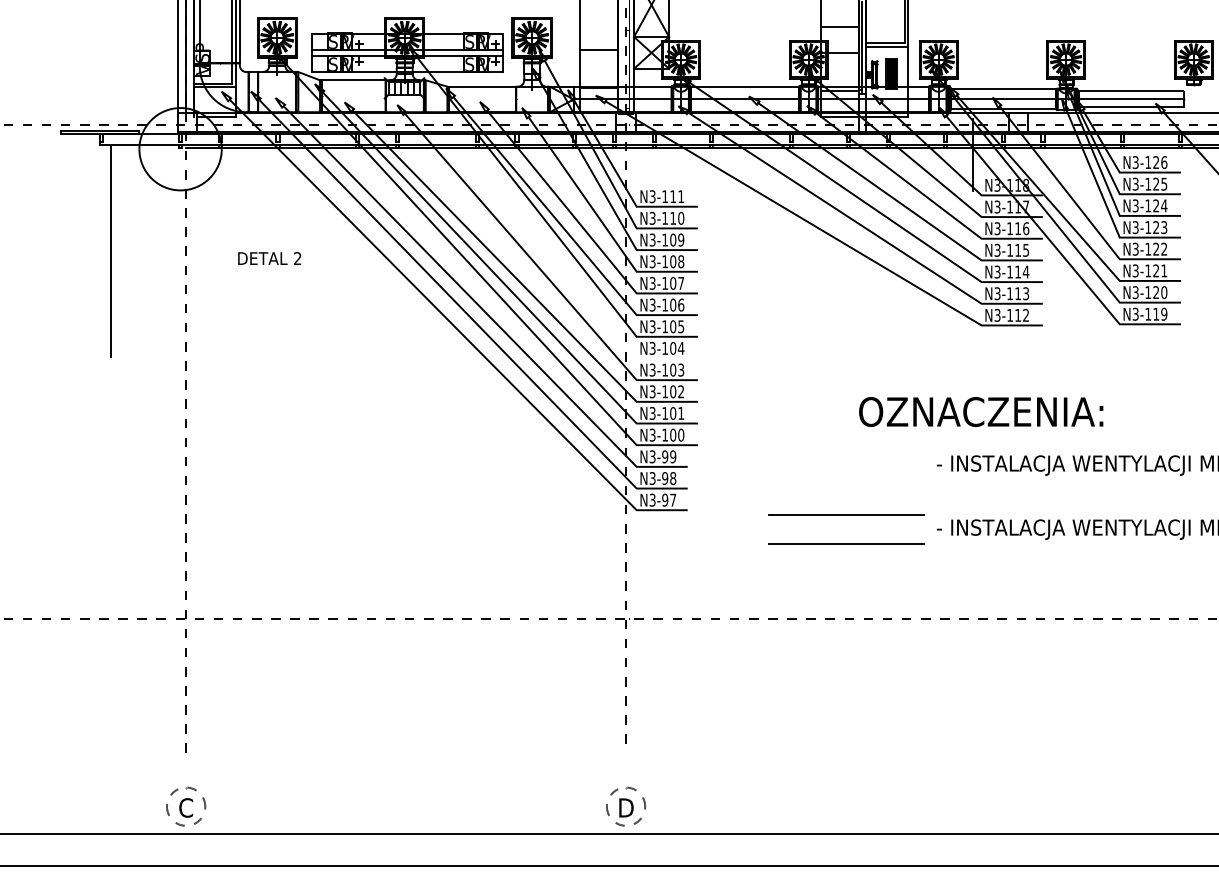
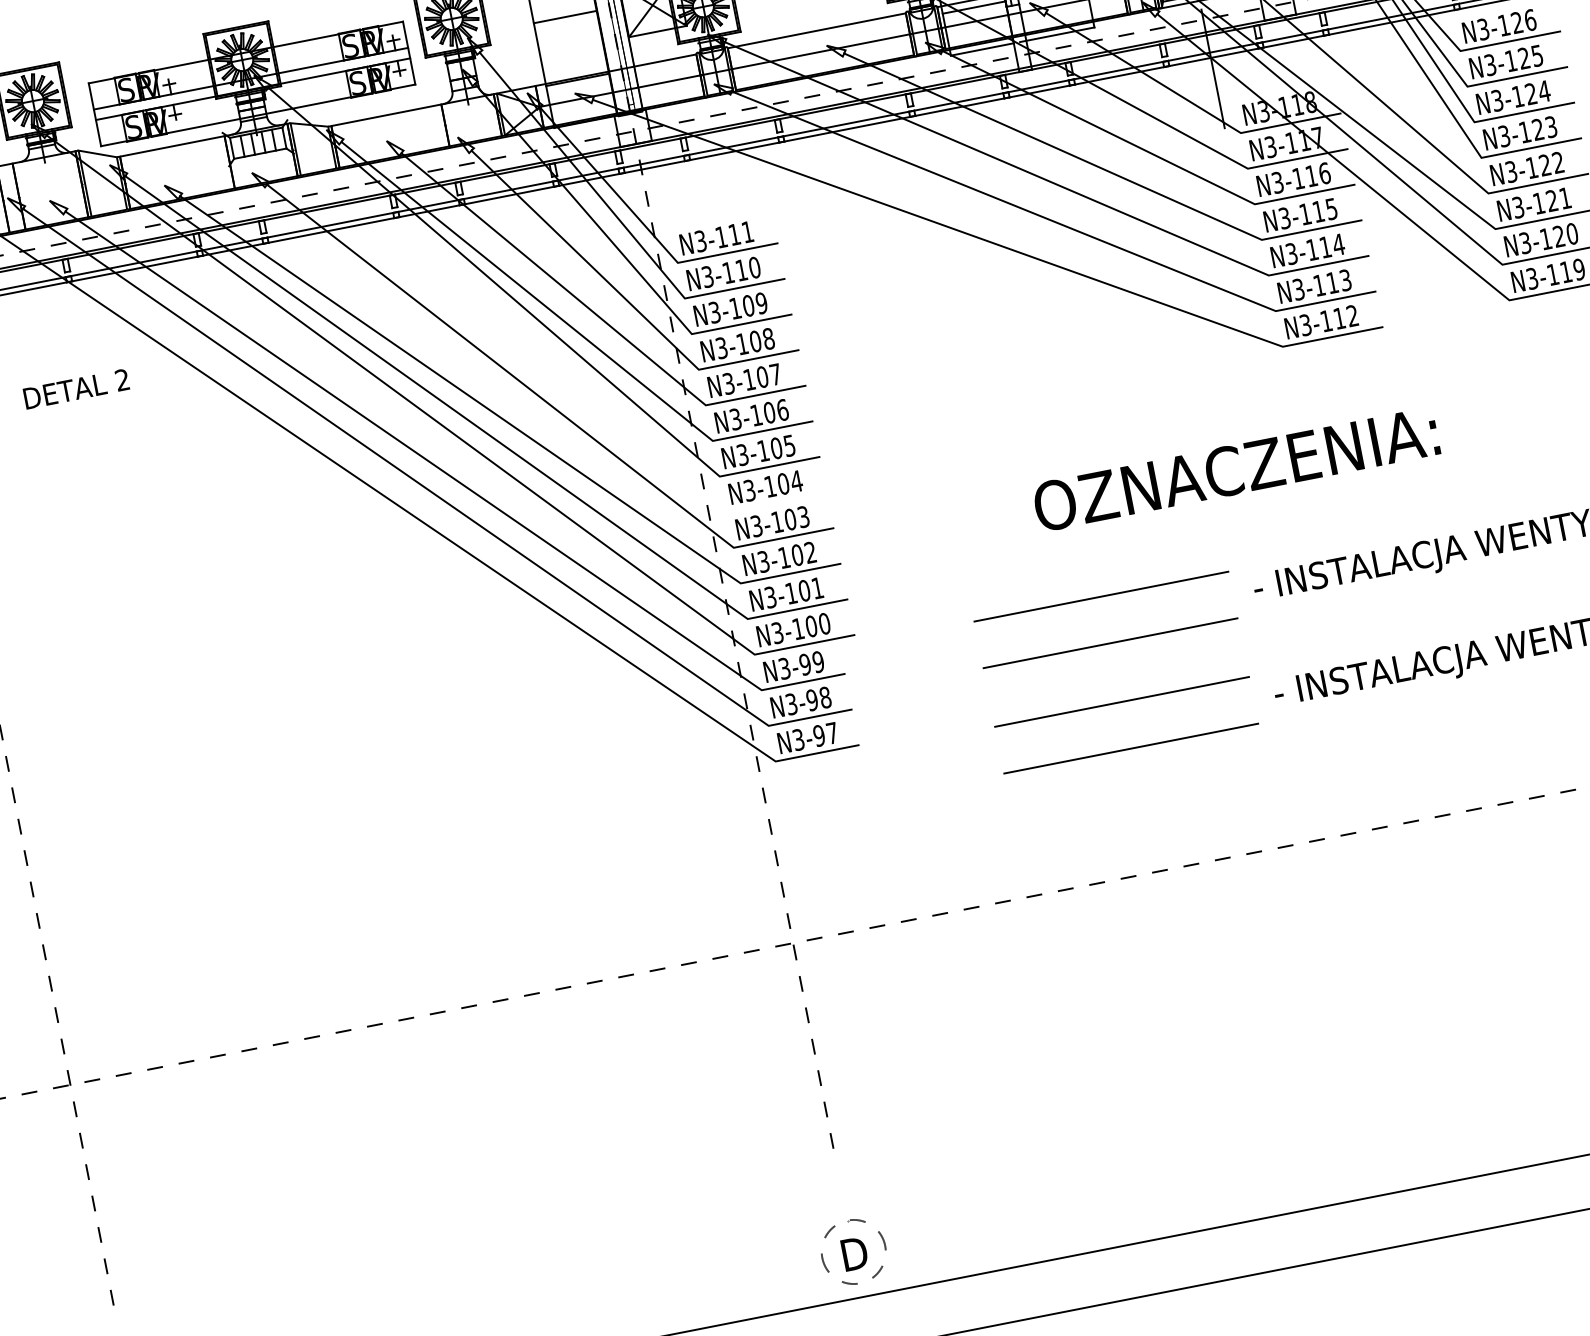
text: (269, 258) -> (76, 389), moved
text: (981, 411) -> (1236, 468), moved
line: (846, 451) -> (1101, 597), added
line: (846, 479) -> (1110, 643), added

